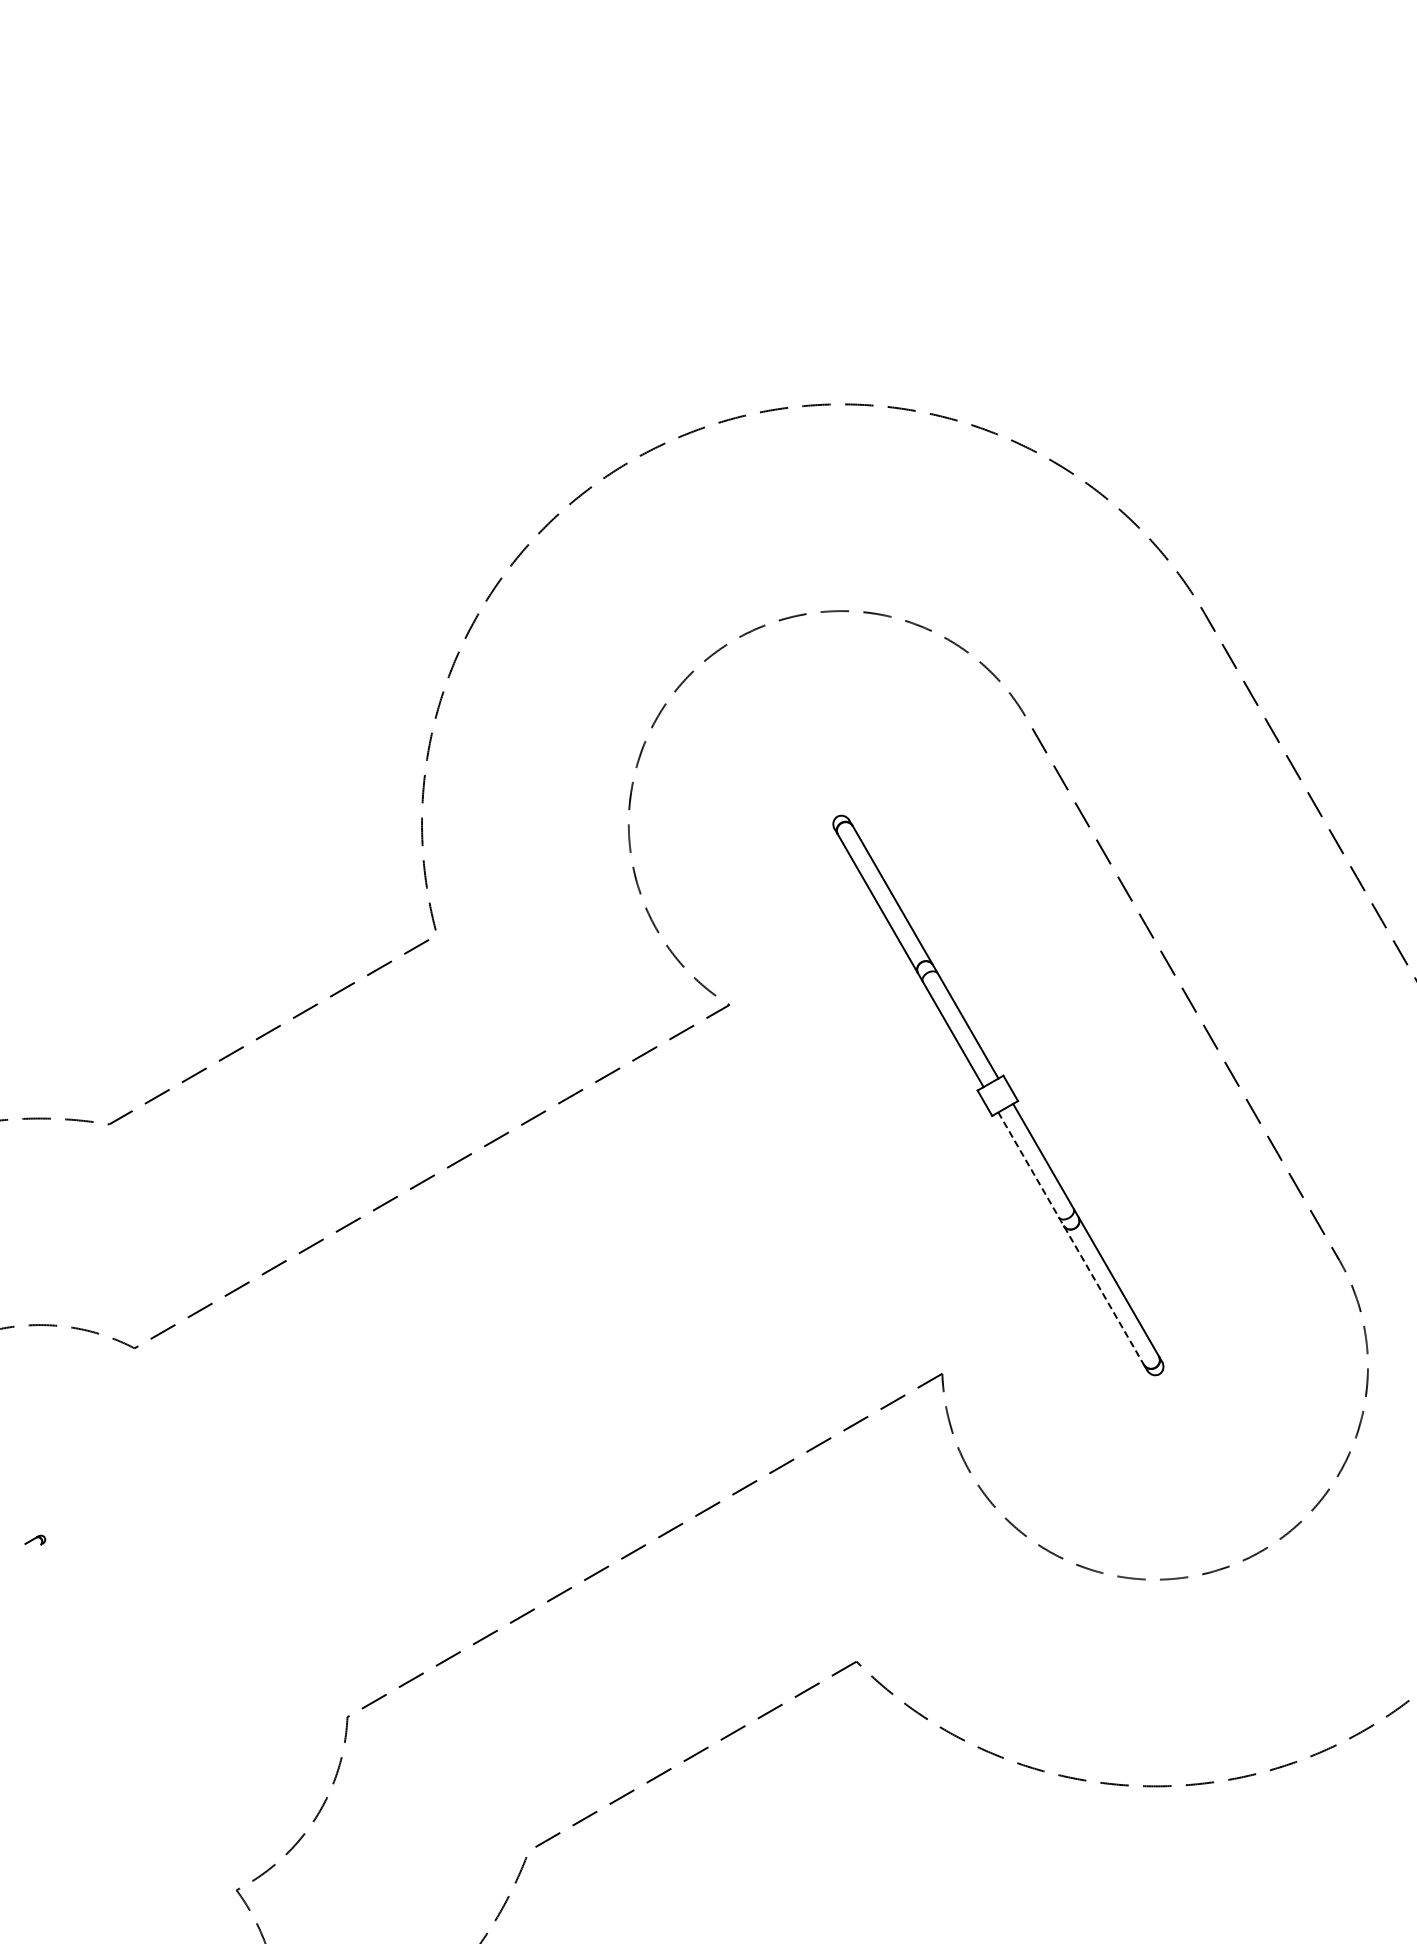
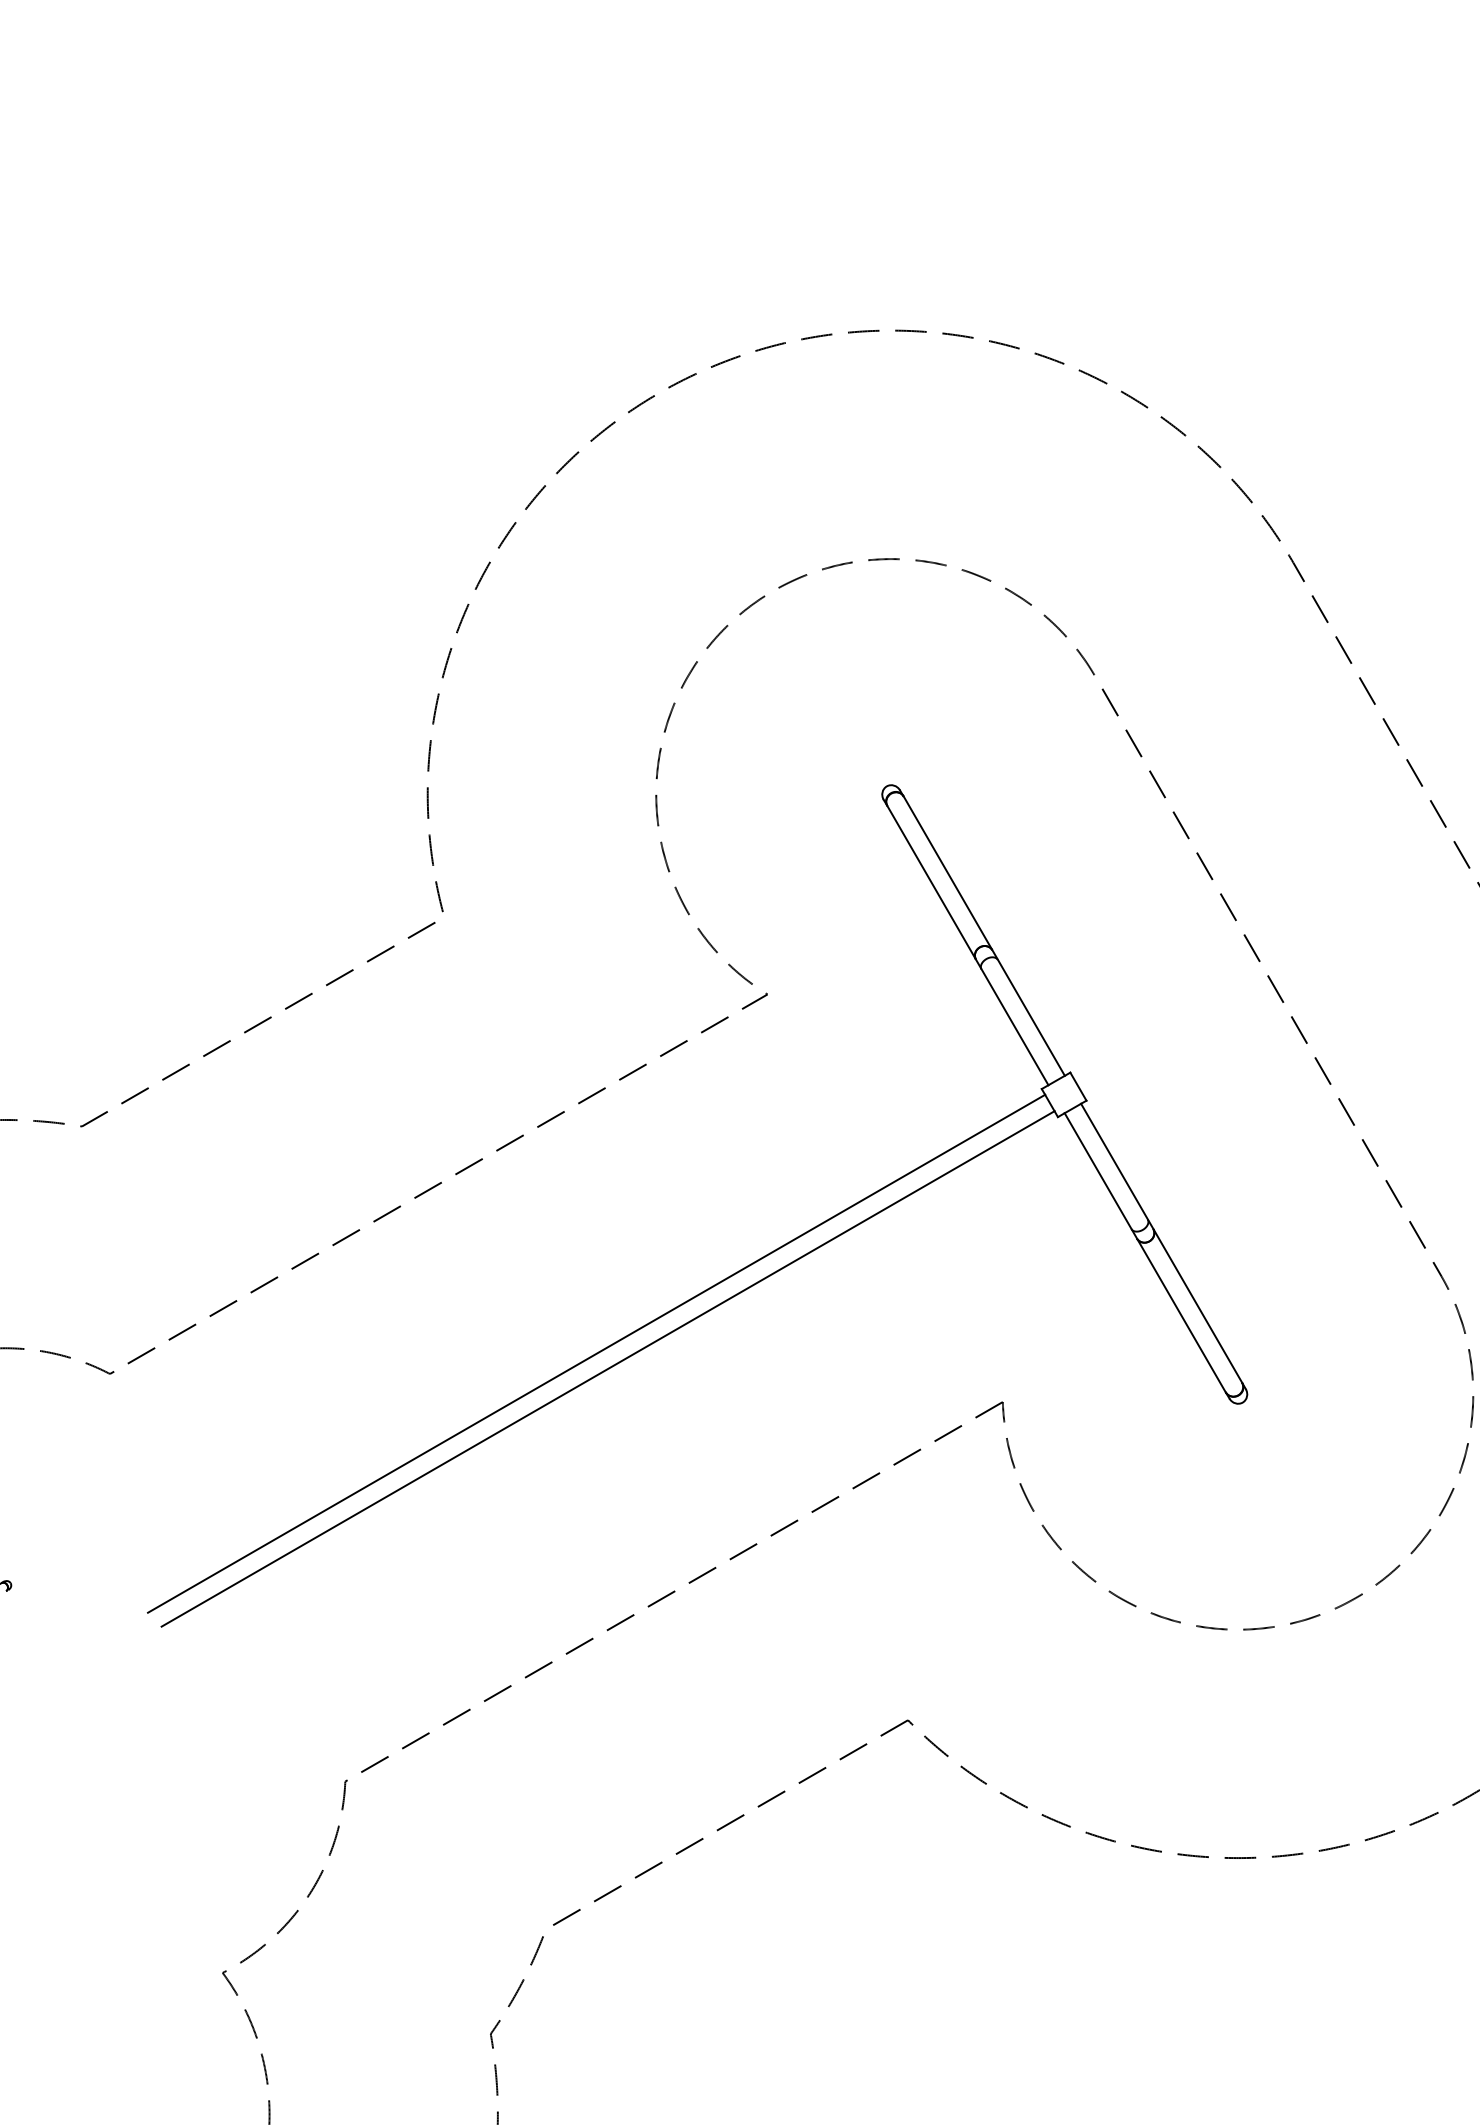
line: (1071, 1238) -> (1145, 1252), dashed -> solid
line: (574, 1329) -> (596, 1353), added
line: (585, 1343) -> (608, 1368), added

